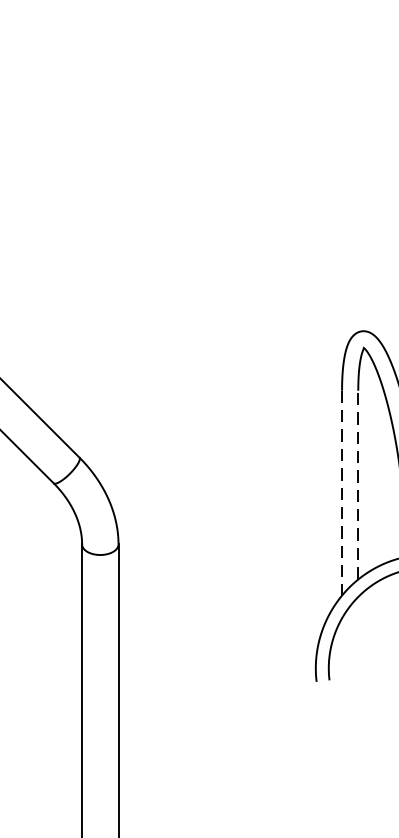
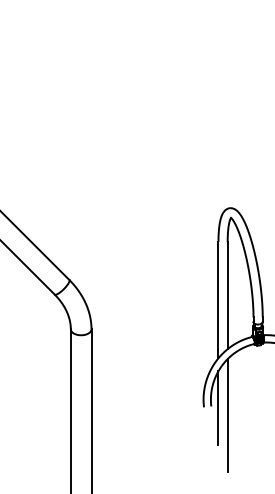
line: (357, 484) -> (227, 295), dashed -> solid
line: (342, 493) -> (218, 300), dashed -> solid
line: (342, 682) -> (218, 407), added
line: (357, 696) -> (227, 415), added

